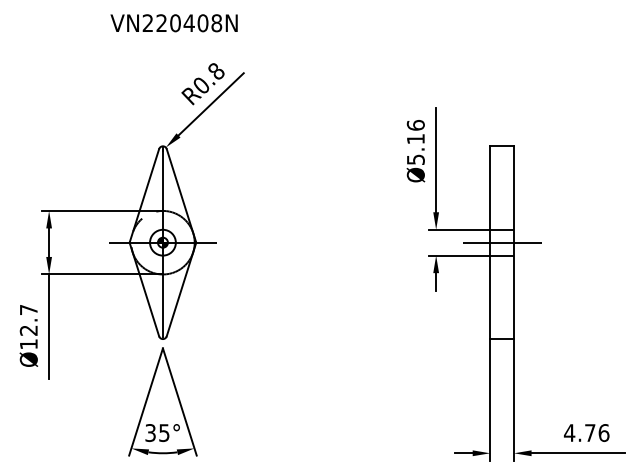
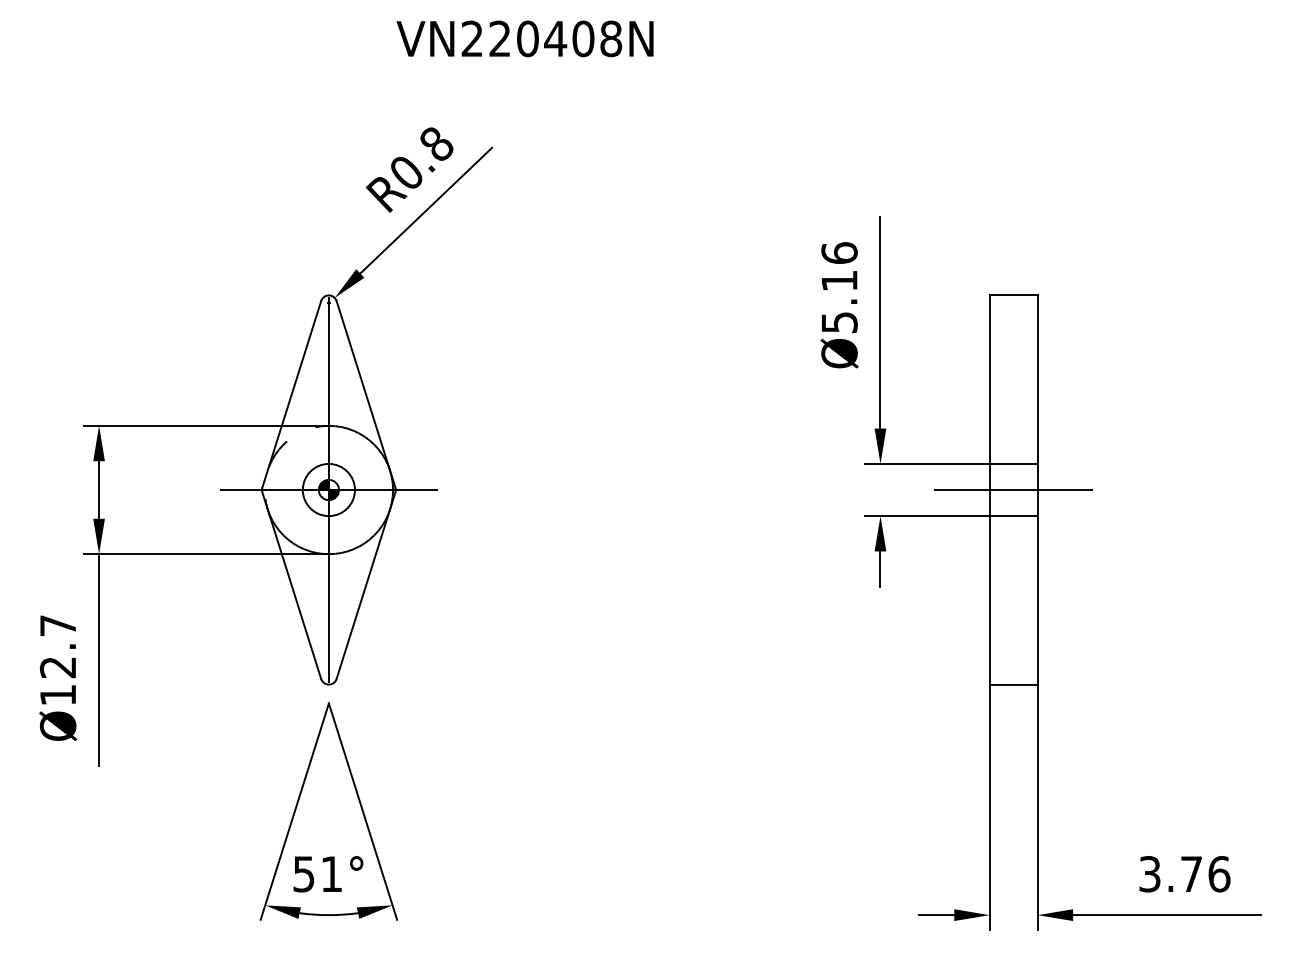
text: (173, 23) -> (523, 39), moved
text: (157, 433) -> (317, 875), 35° -> 51°
text: (569, 433) -> (1149, 875), 4.76 -> 3.76

